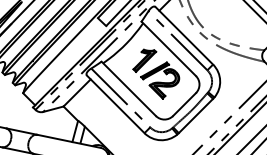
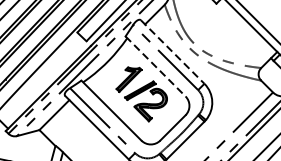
line: (184, 35) -> (172, 51), solid -> dashed
line: (169, 49) -> (156, 67), solid -> dashed

